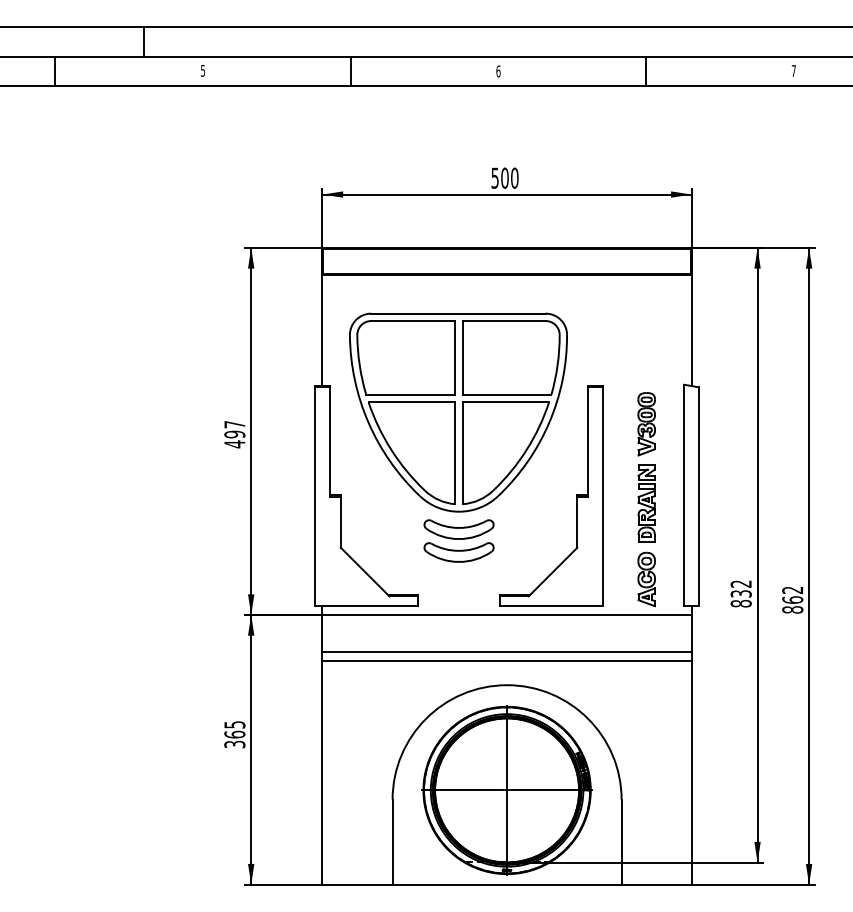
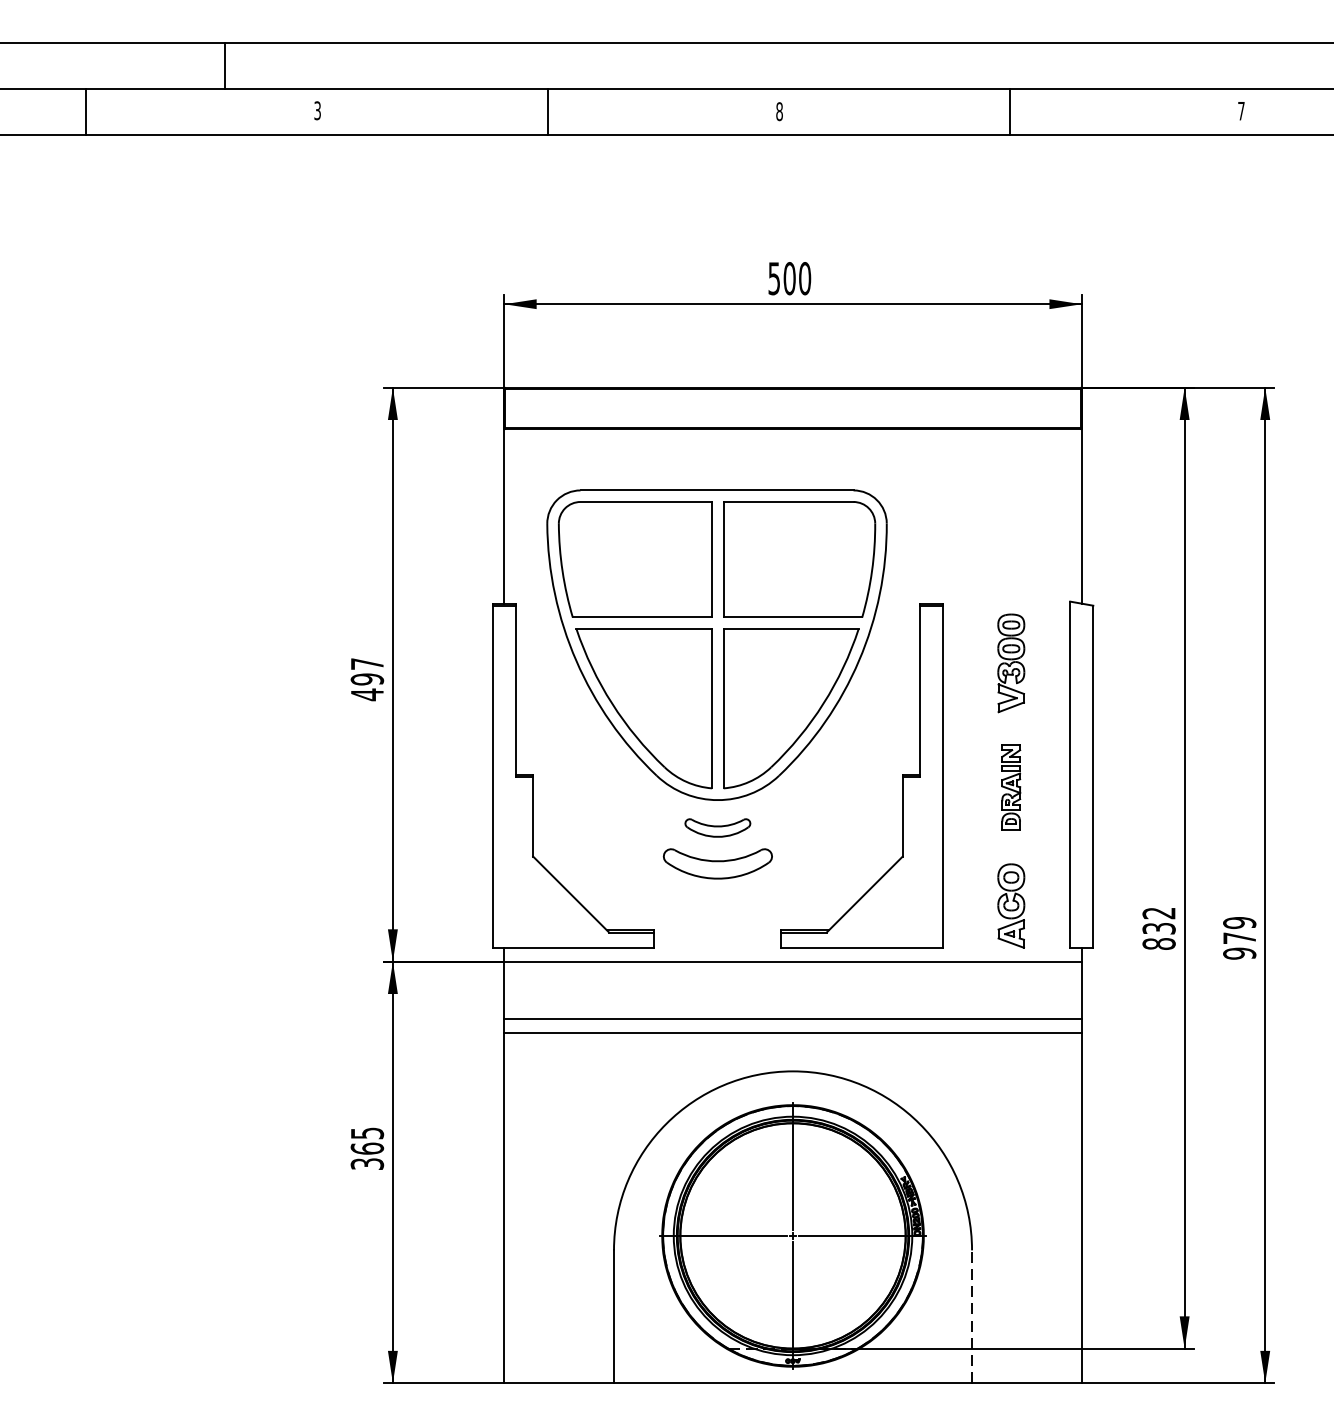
text: (202, 69) -> (316, 108), 5 -> 3
text: (498, 71) -> (779, 111), 6 -> 8
part: (646, 503) -> (1010, 787), size x0.7
part: (458, 529) -> (717, 827), size x0.6
text: (792, 599) -> (1239, 937), 862 -> 979
line: (621, 841) -> (971, 1315), solid -> dashed

